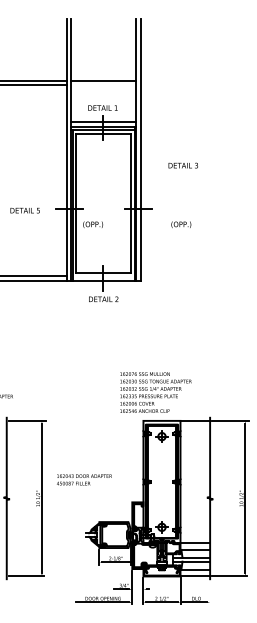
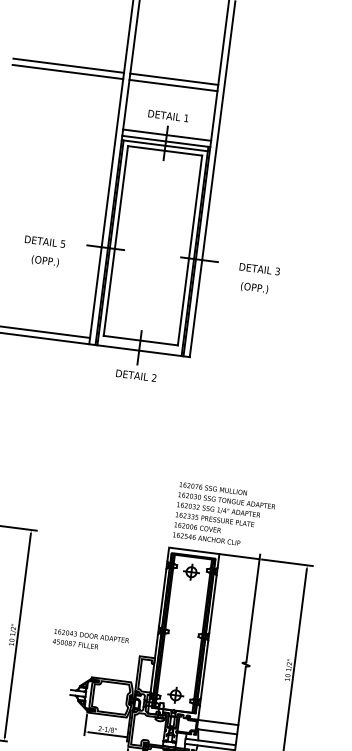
line: (103, 85) -> (173, 85), added
text: (182, 165) -> (258, 268), moved
text: (93, 224) -> (45, 260), moved
text: (155, 392) -> (224, 515), moved
text: (84, 479) -> (91, 640), moved

